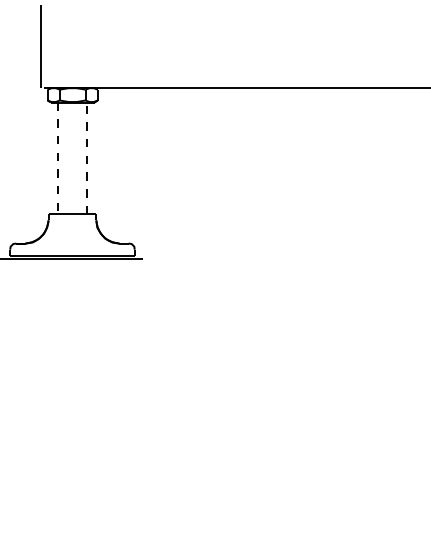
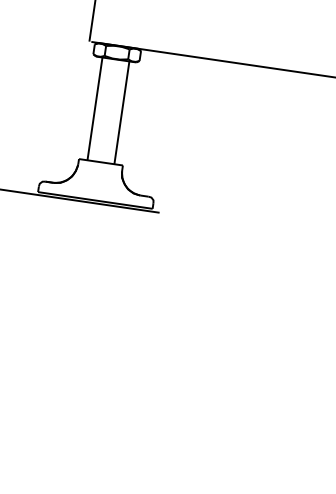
line: (57, 158) -> (94, 108), dashed -> solid
line: (87, 158) -> (122, 112), dashed -> solid

